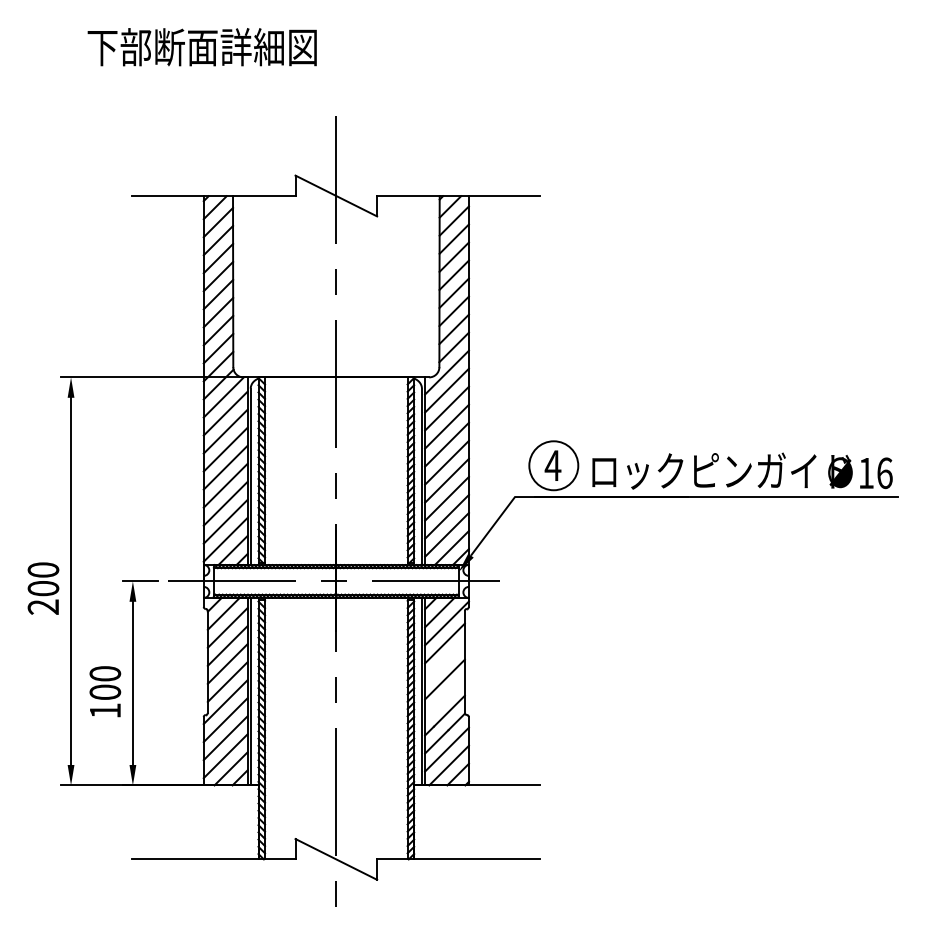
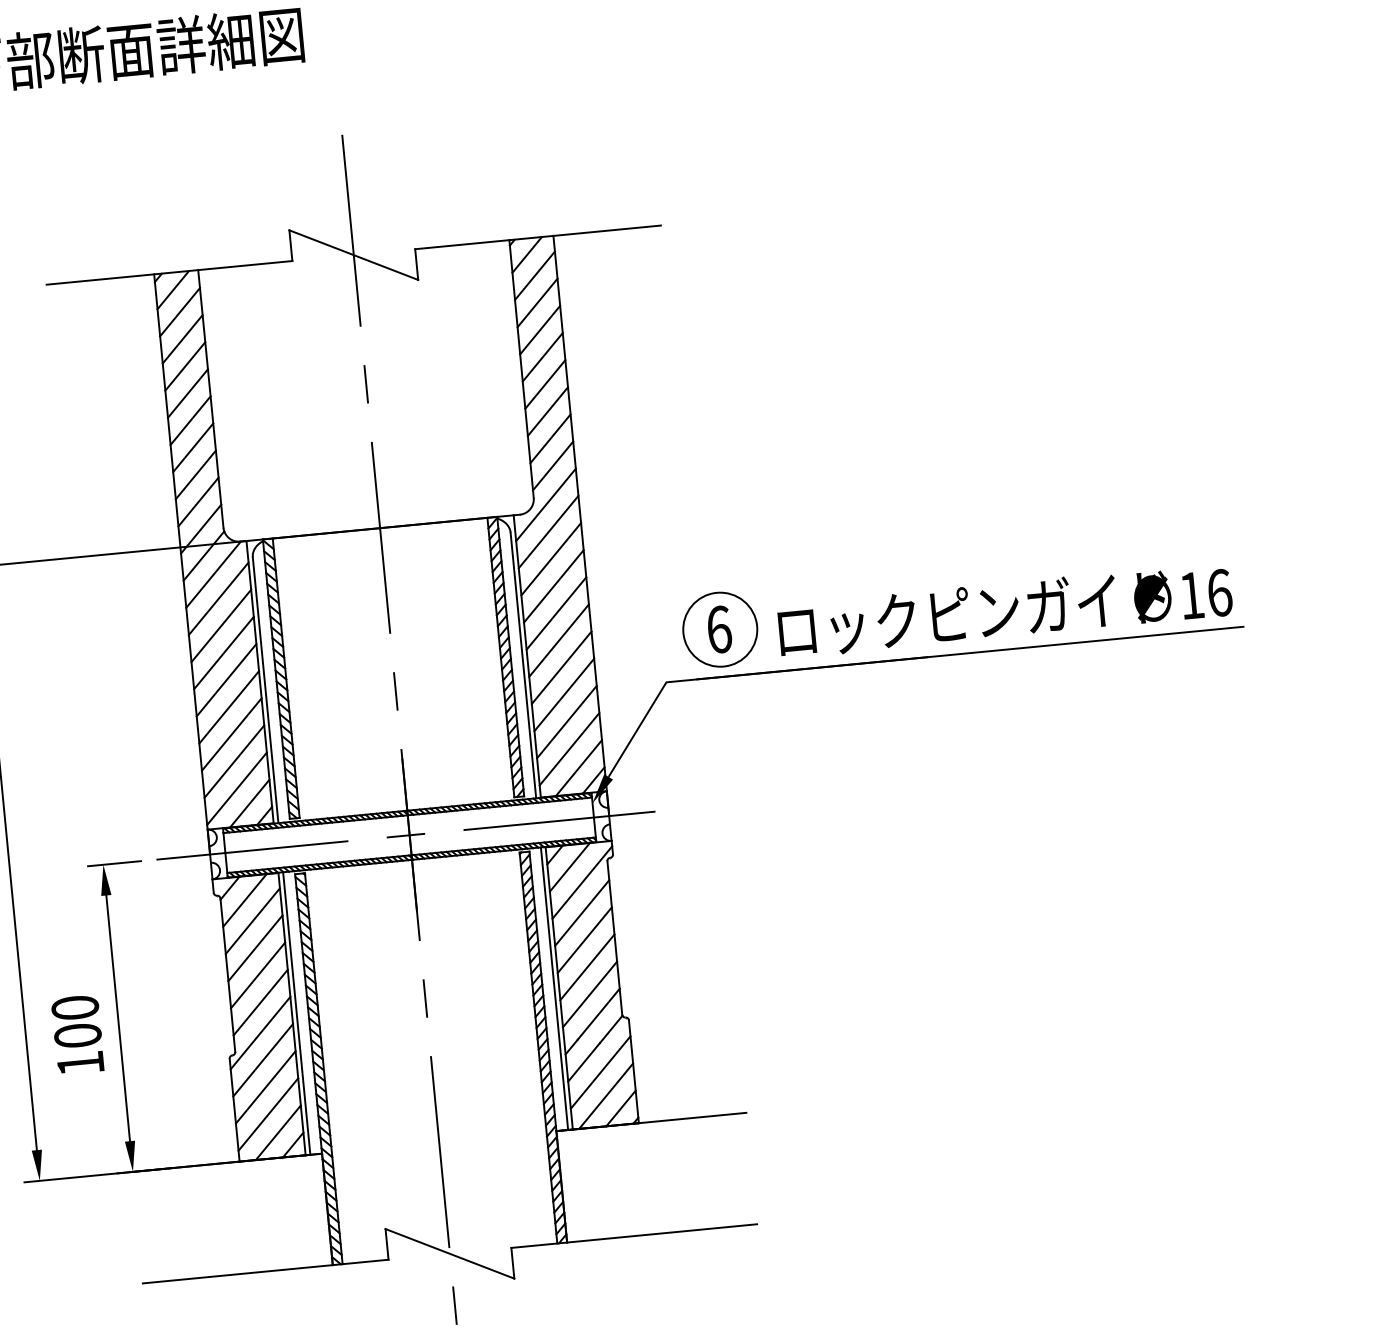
text: (552, 465) -> (718, 629), 4 -> 6
line: (444, 661) -> (584, 940), added
line: (444, 697) -> (589, 994), added

